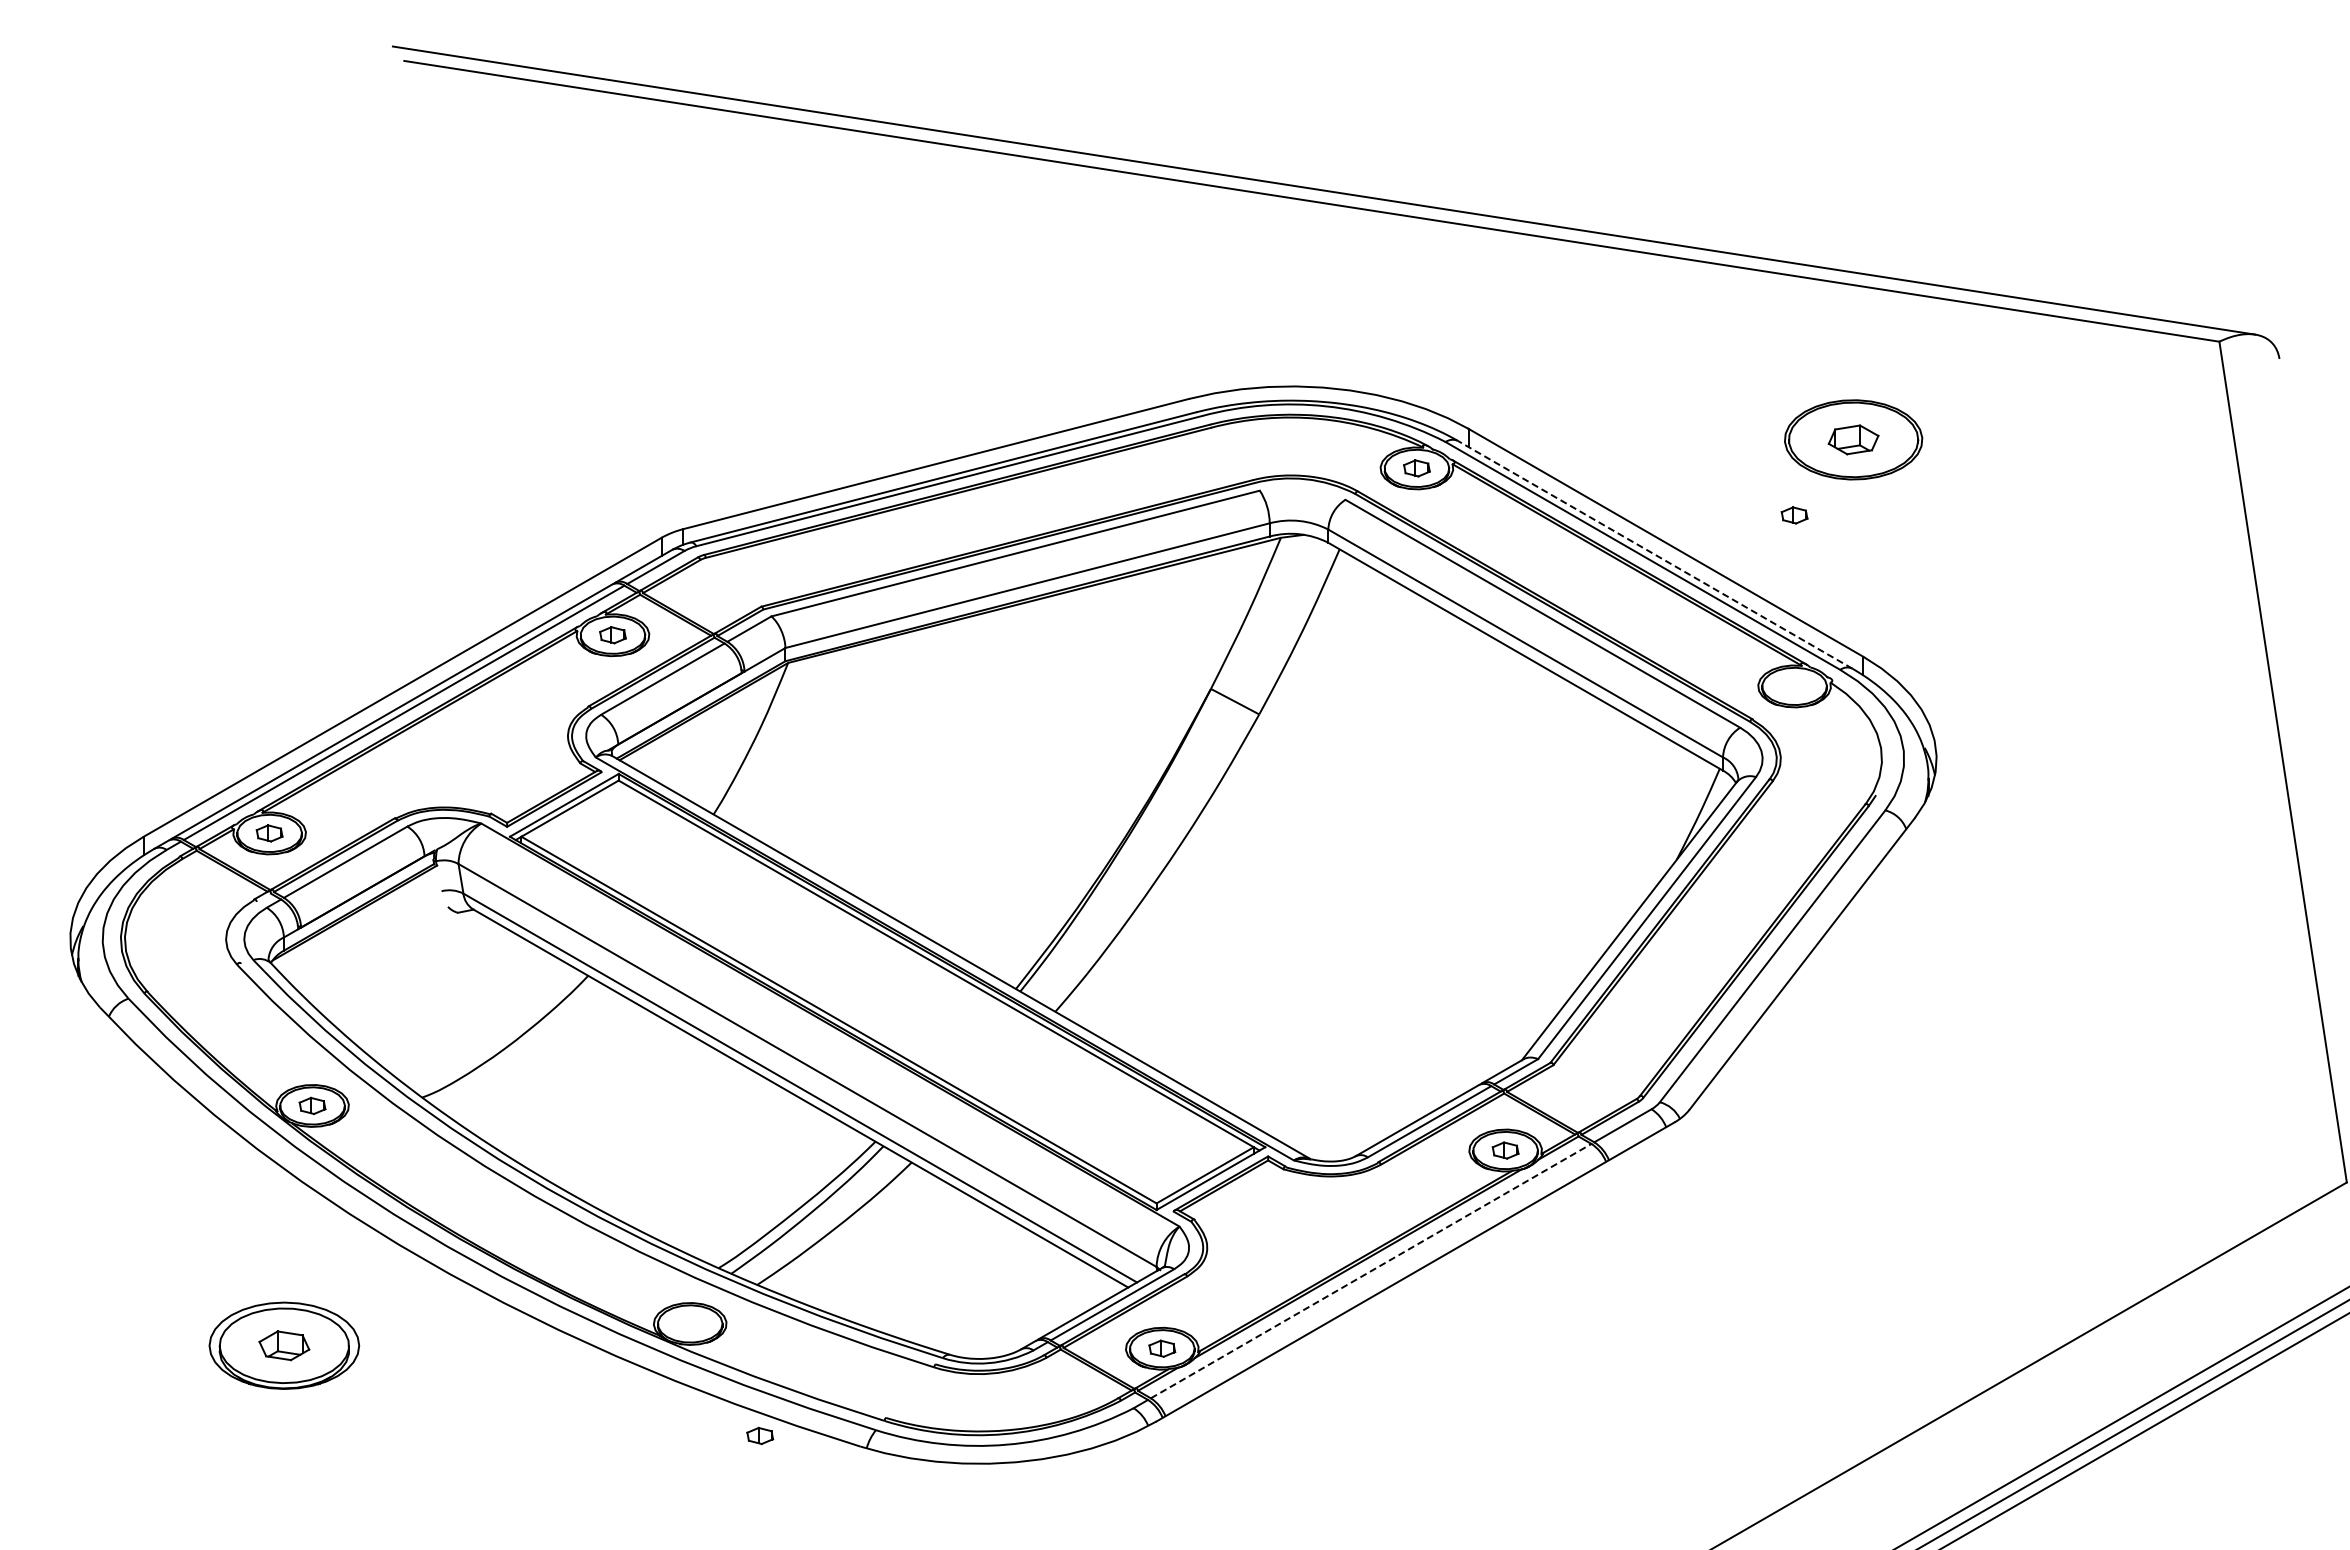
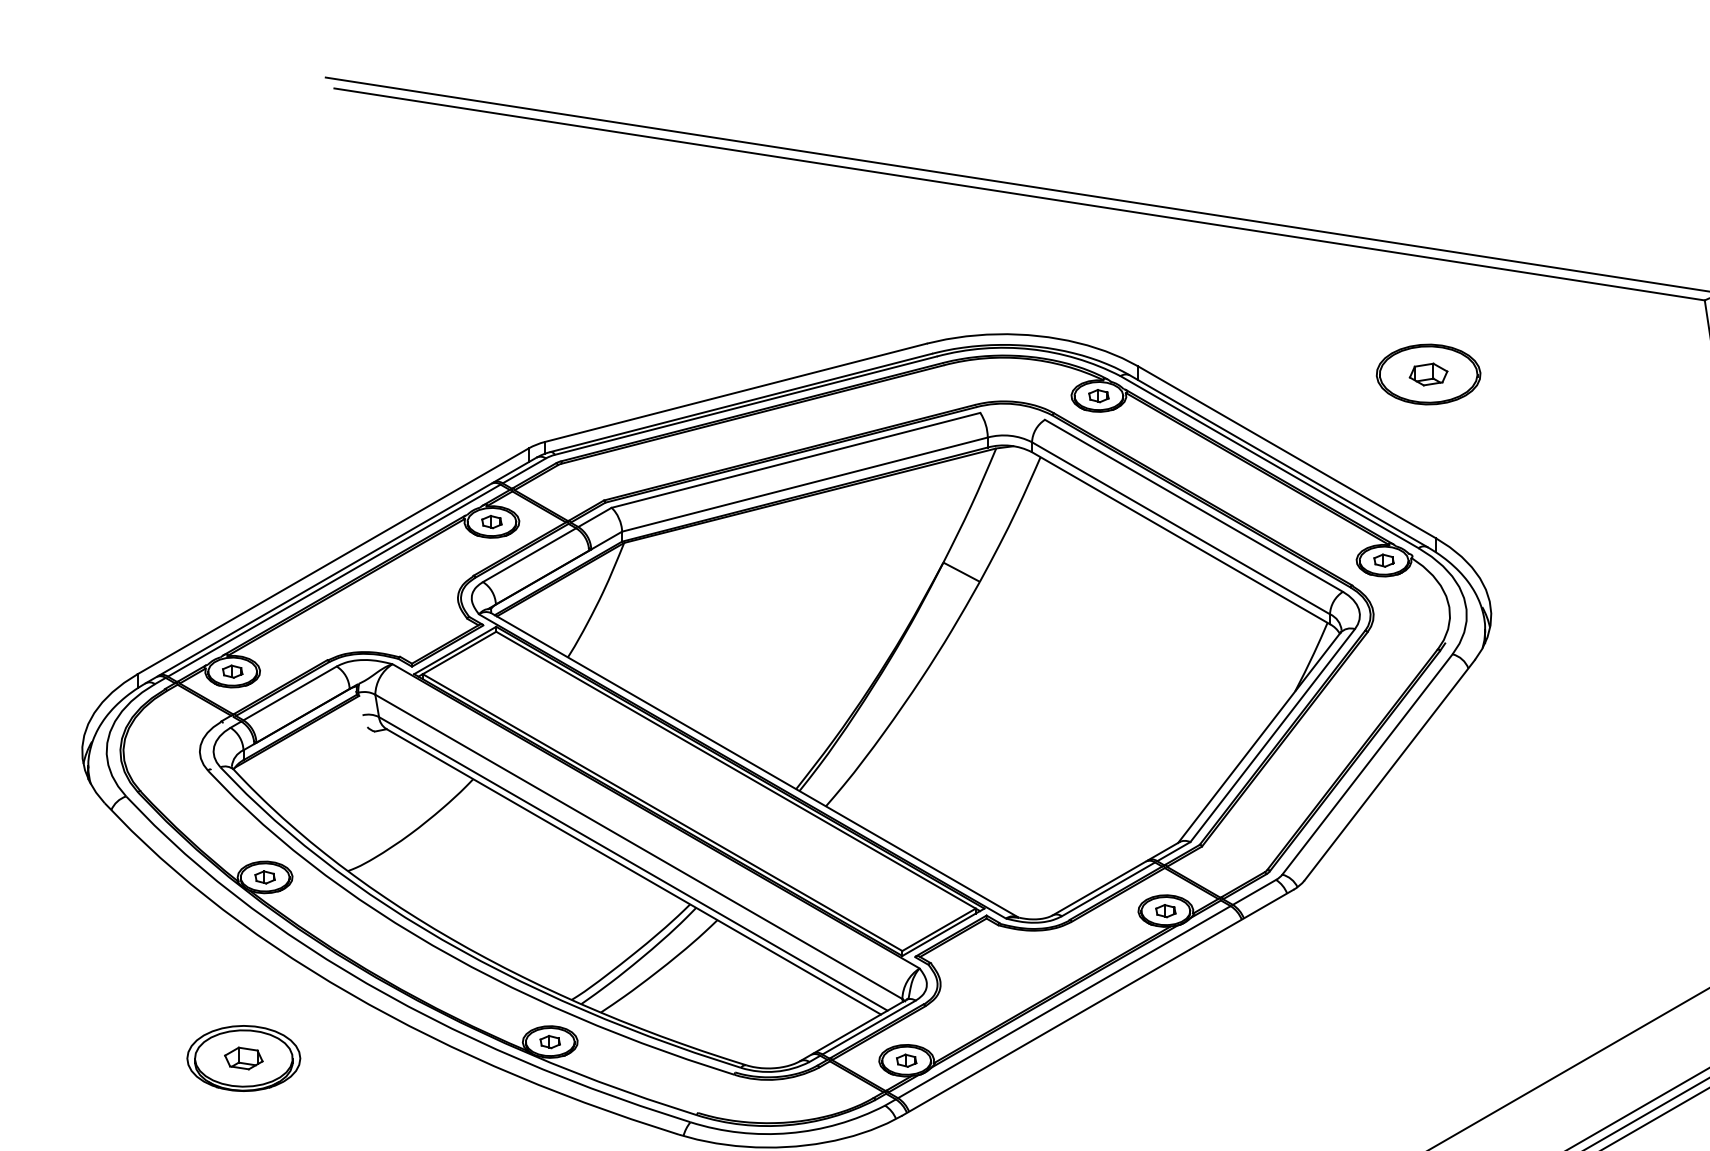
part: (1794, 515) -> (1383, 560), moved
line: (1655, 554) -> (1279, 461), dashed -> solid
line: (1371, 1270) -> (1064, 1001), dashed -> solid
part: (760, 1435) -> (550, 1041), moved

